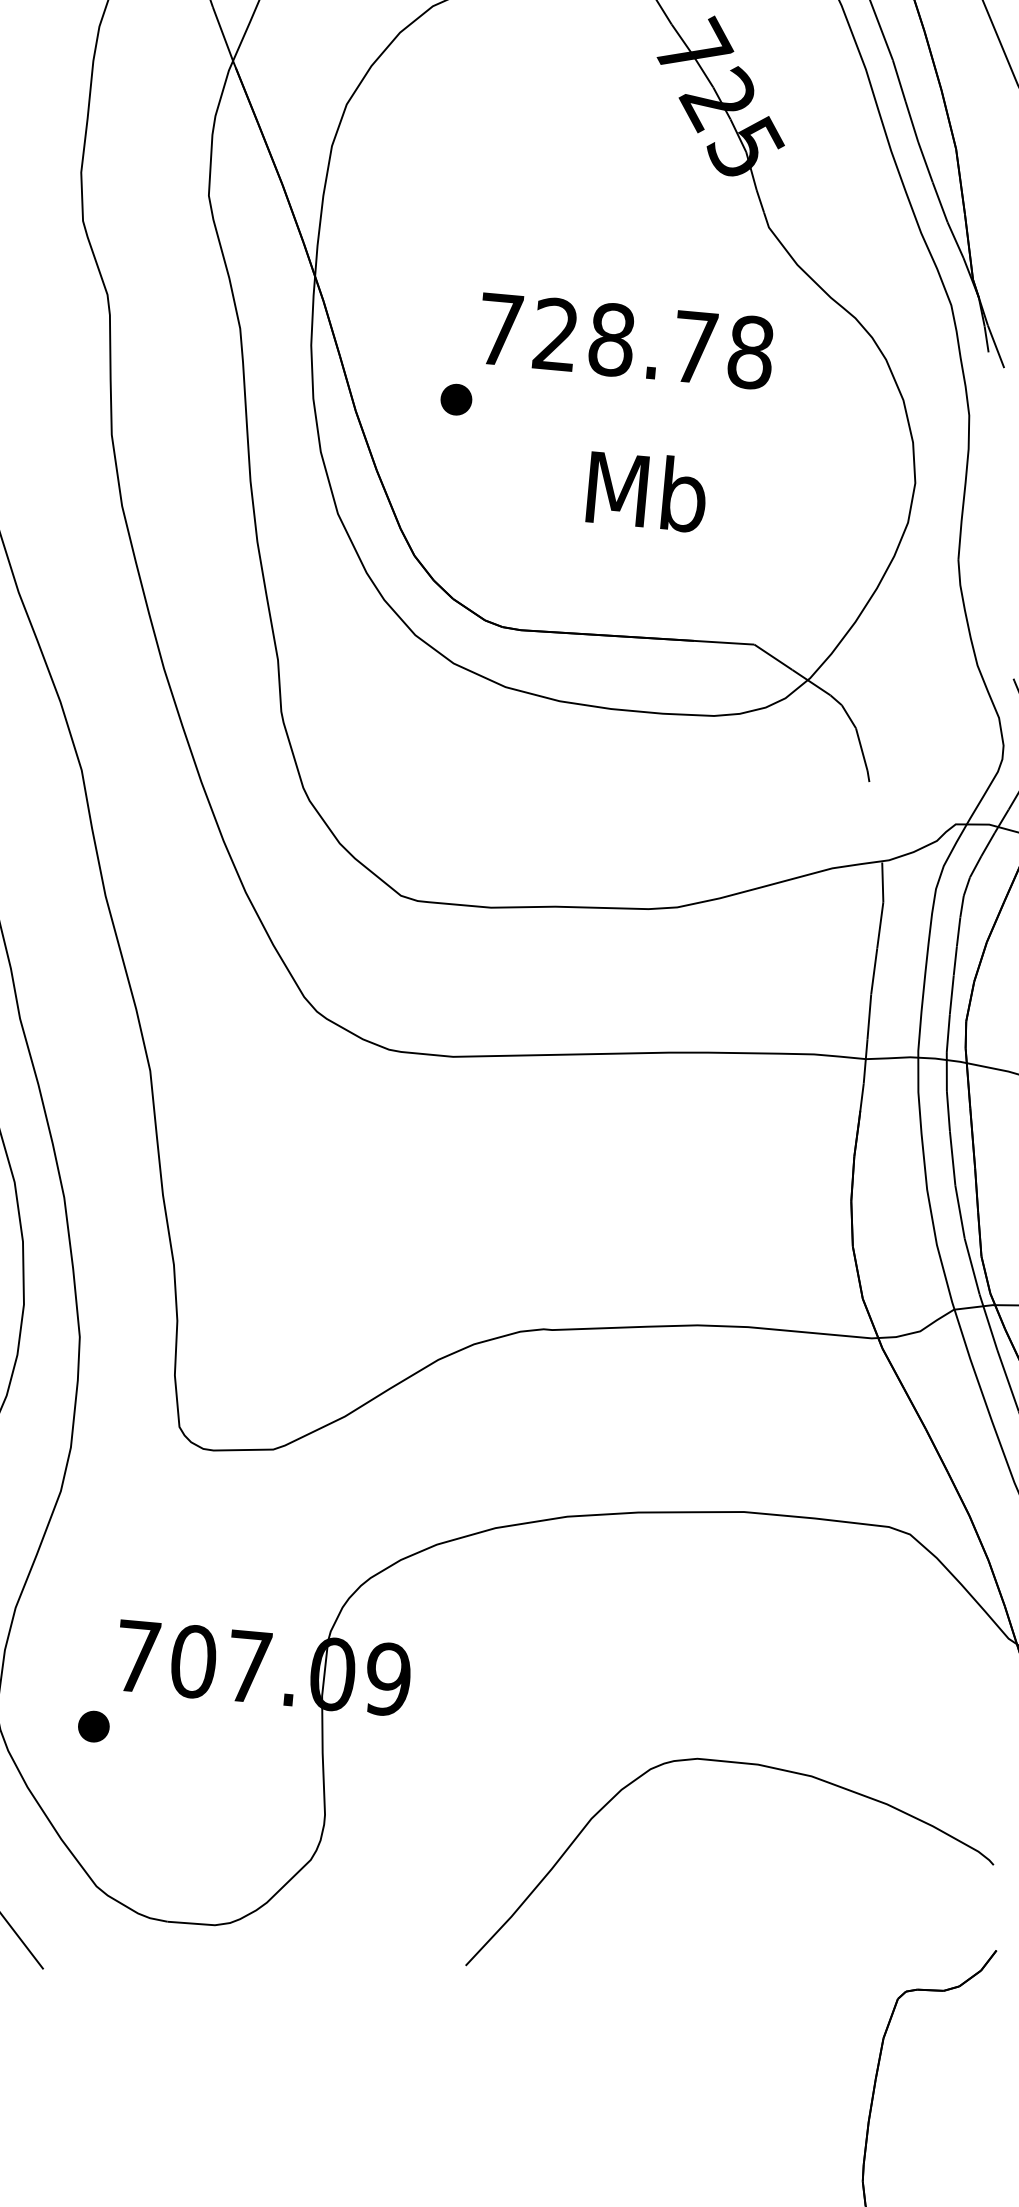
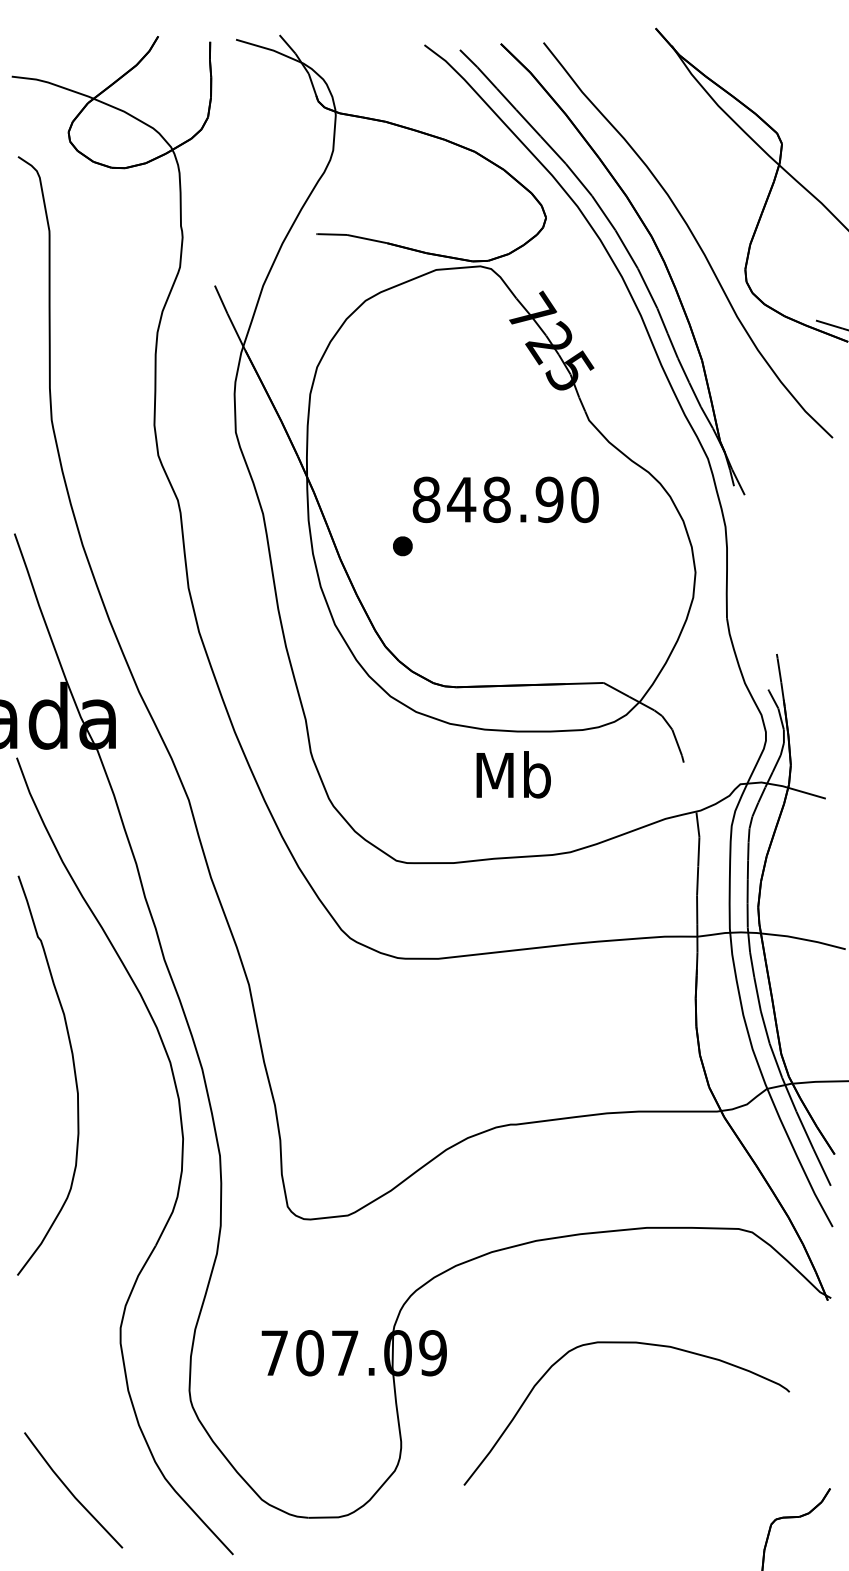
text: (625, 340) -> (505, 499), 728.78 -> 848.90
text: (646, 490) -> (513, 774), moved
part: (92, 1726) -> (250, 1399), removed
curve: (742, 1764) -> (626, 1343), moved

